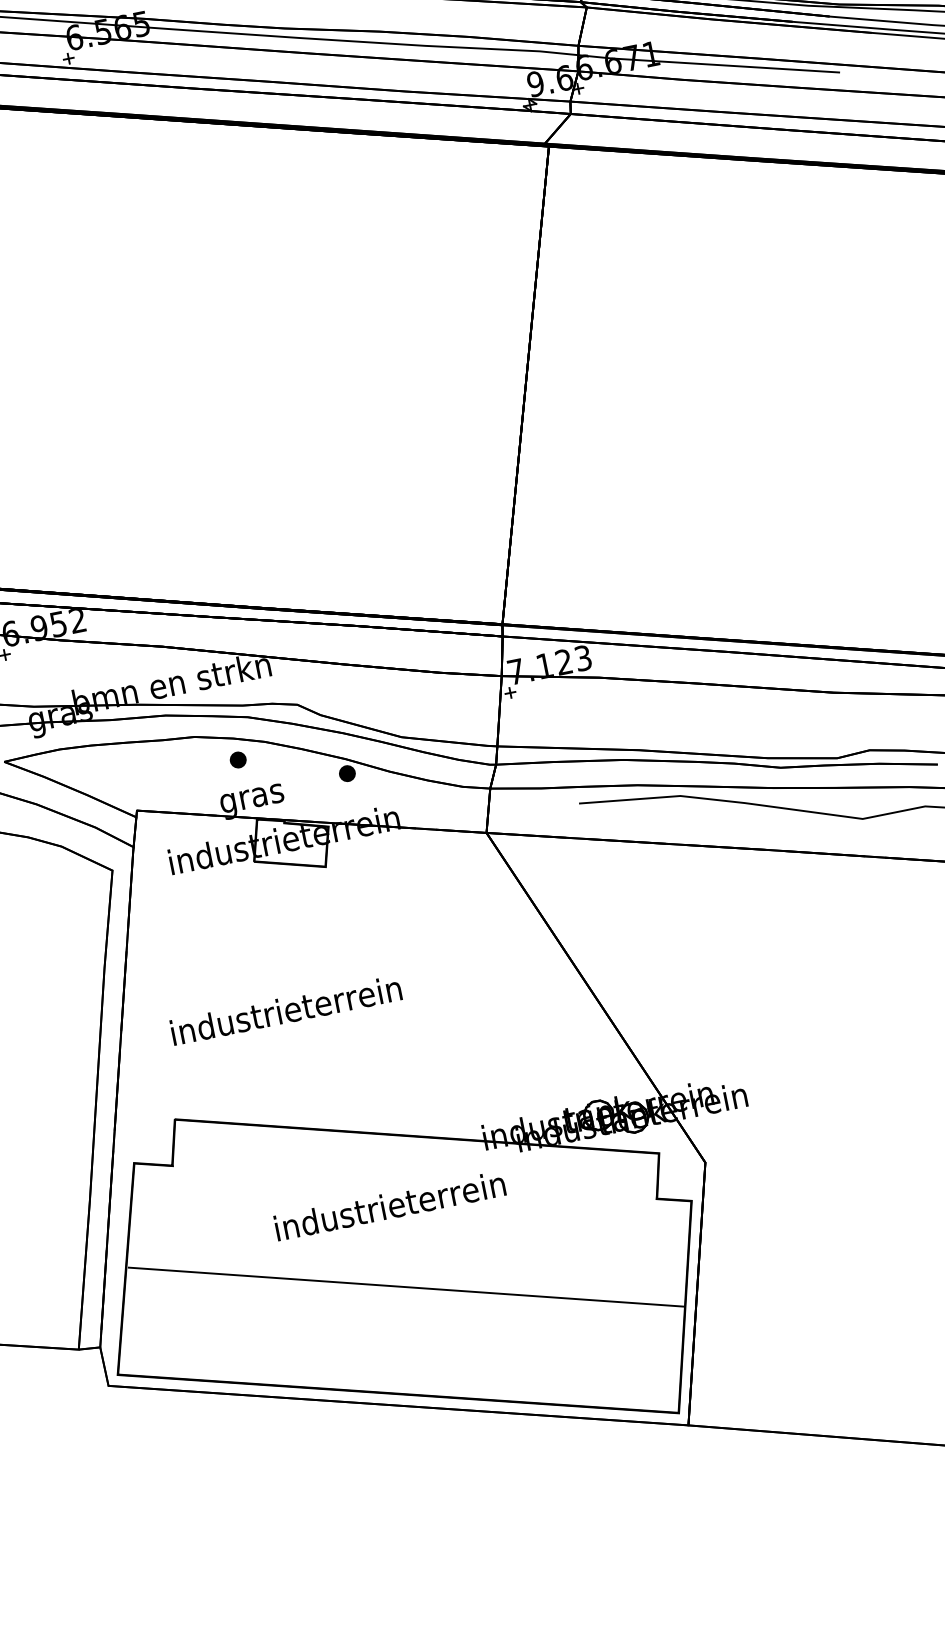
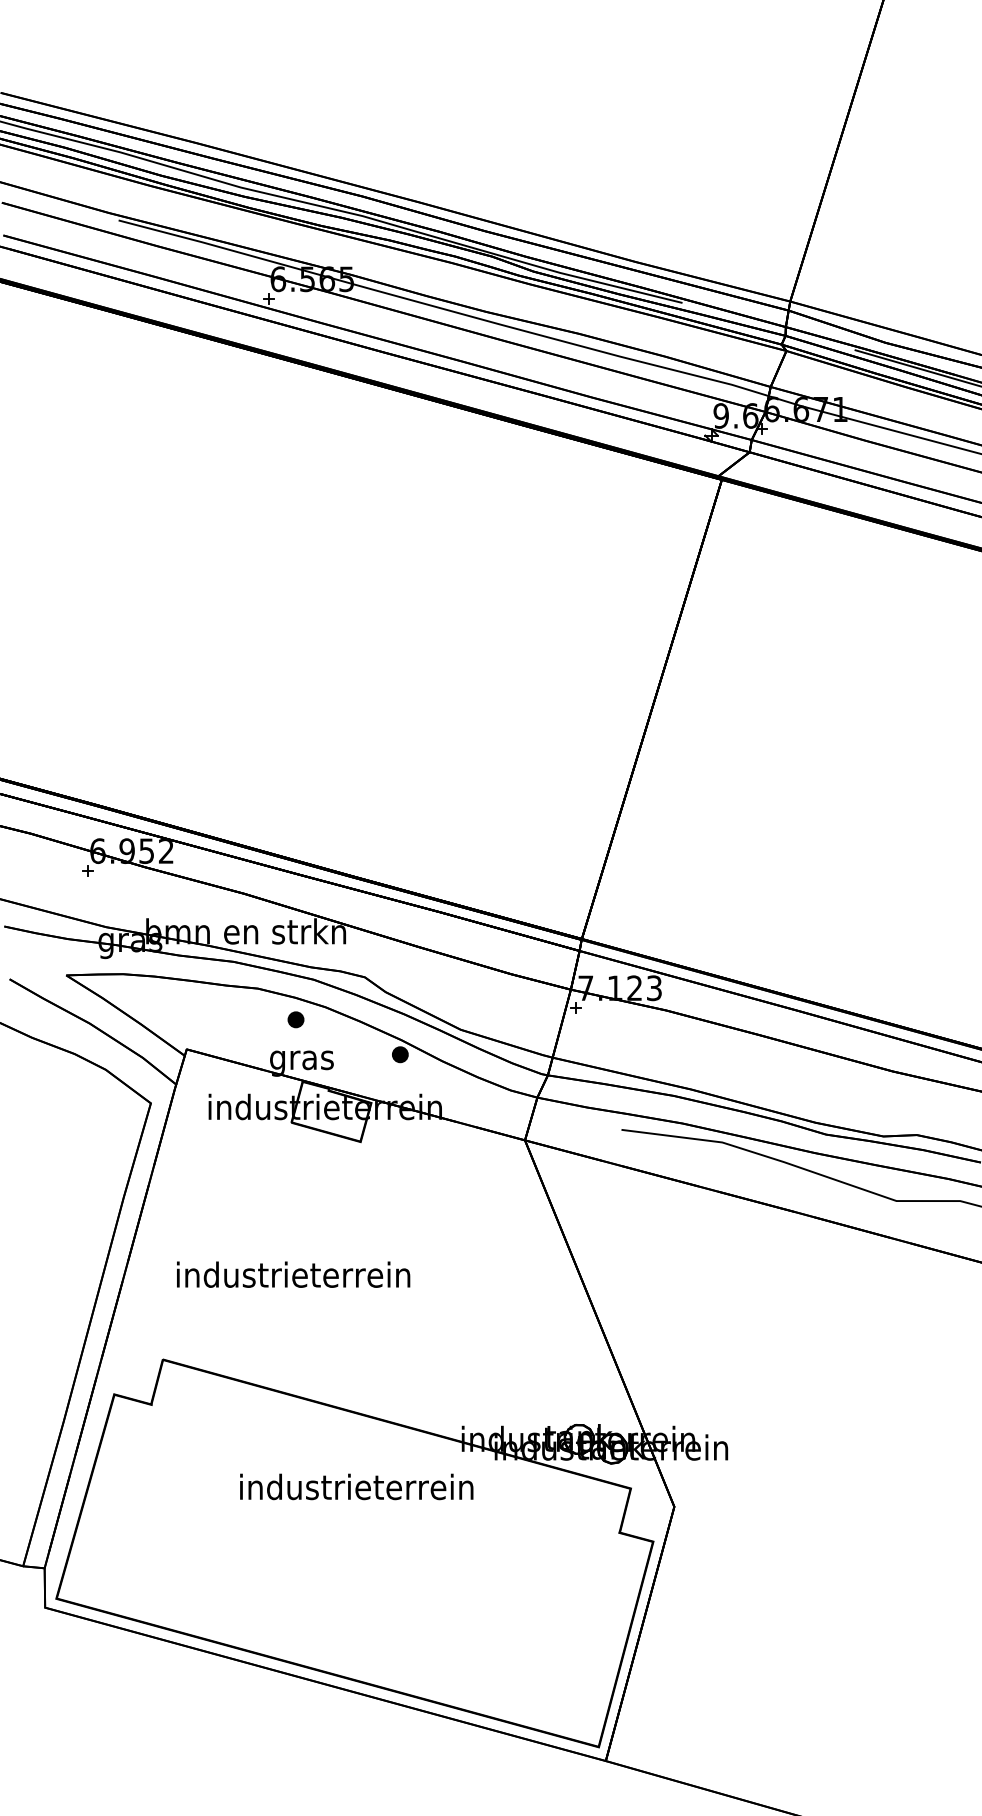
line: (406, 1286) -> (356, 1569), removed

